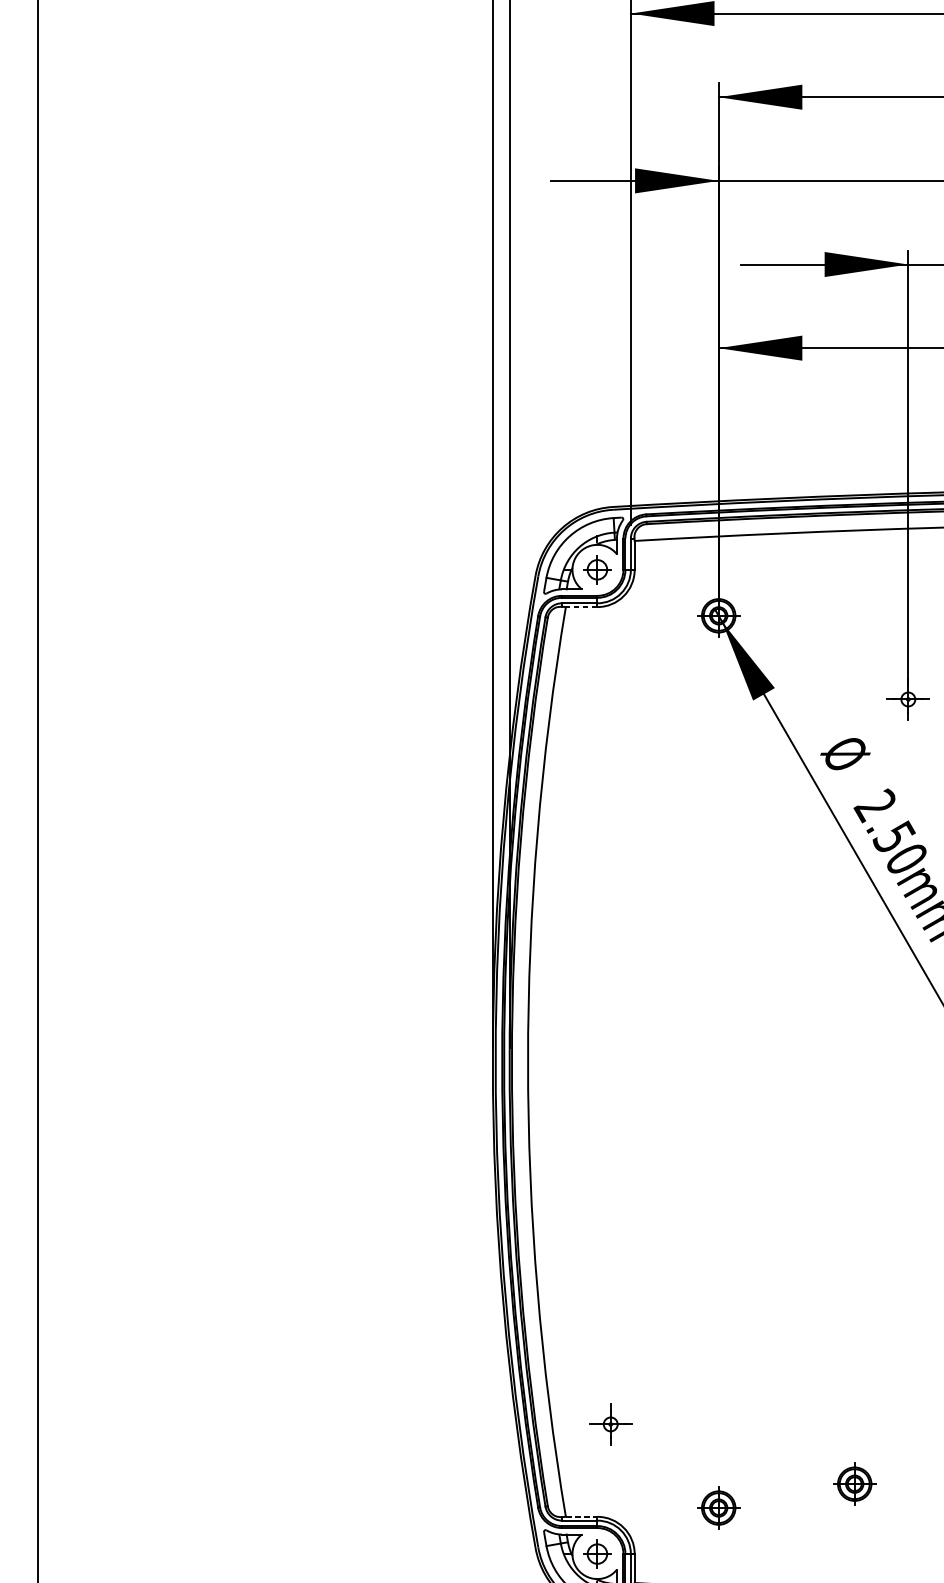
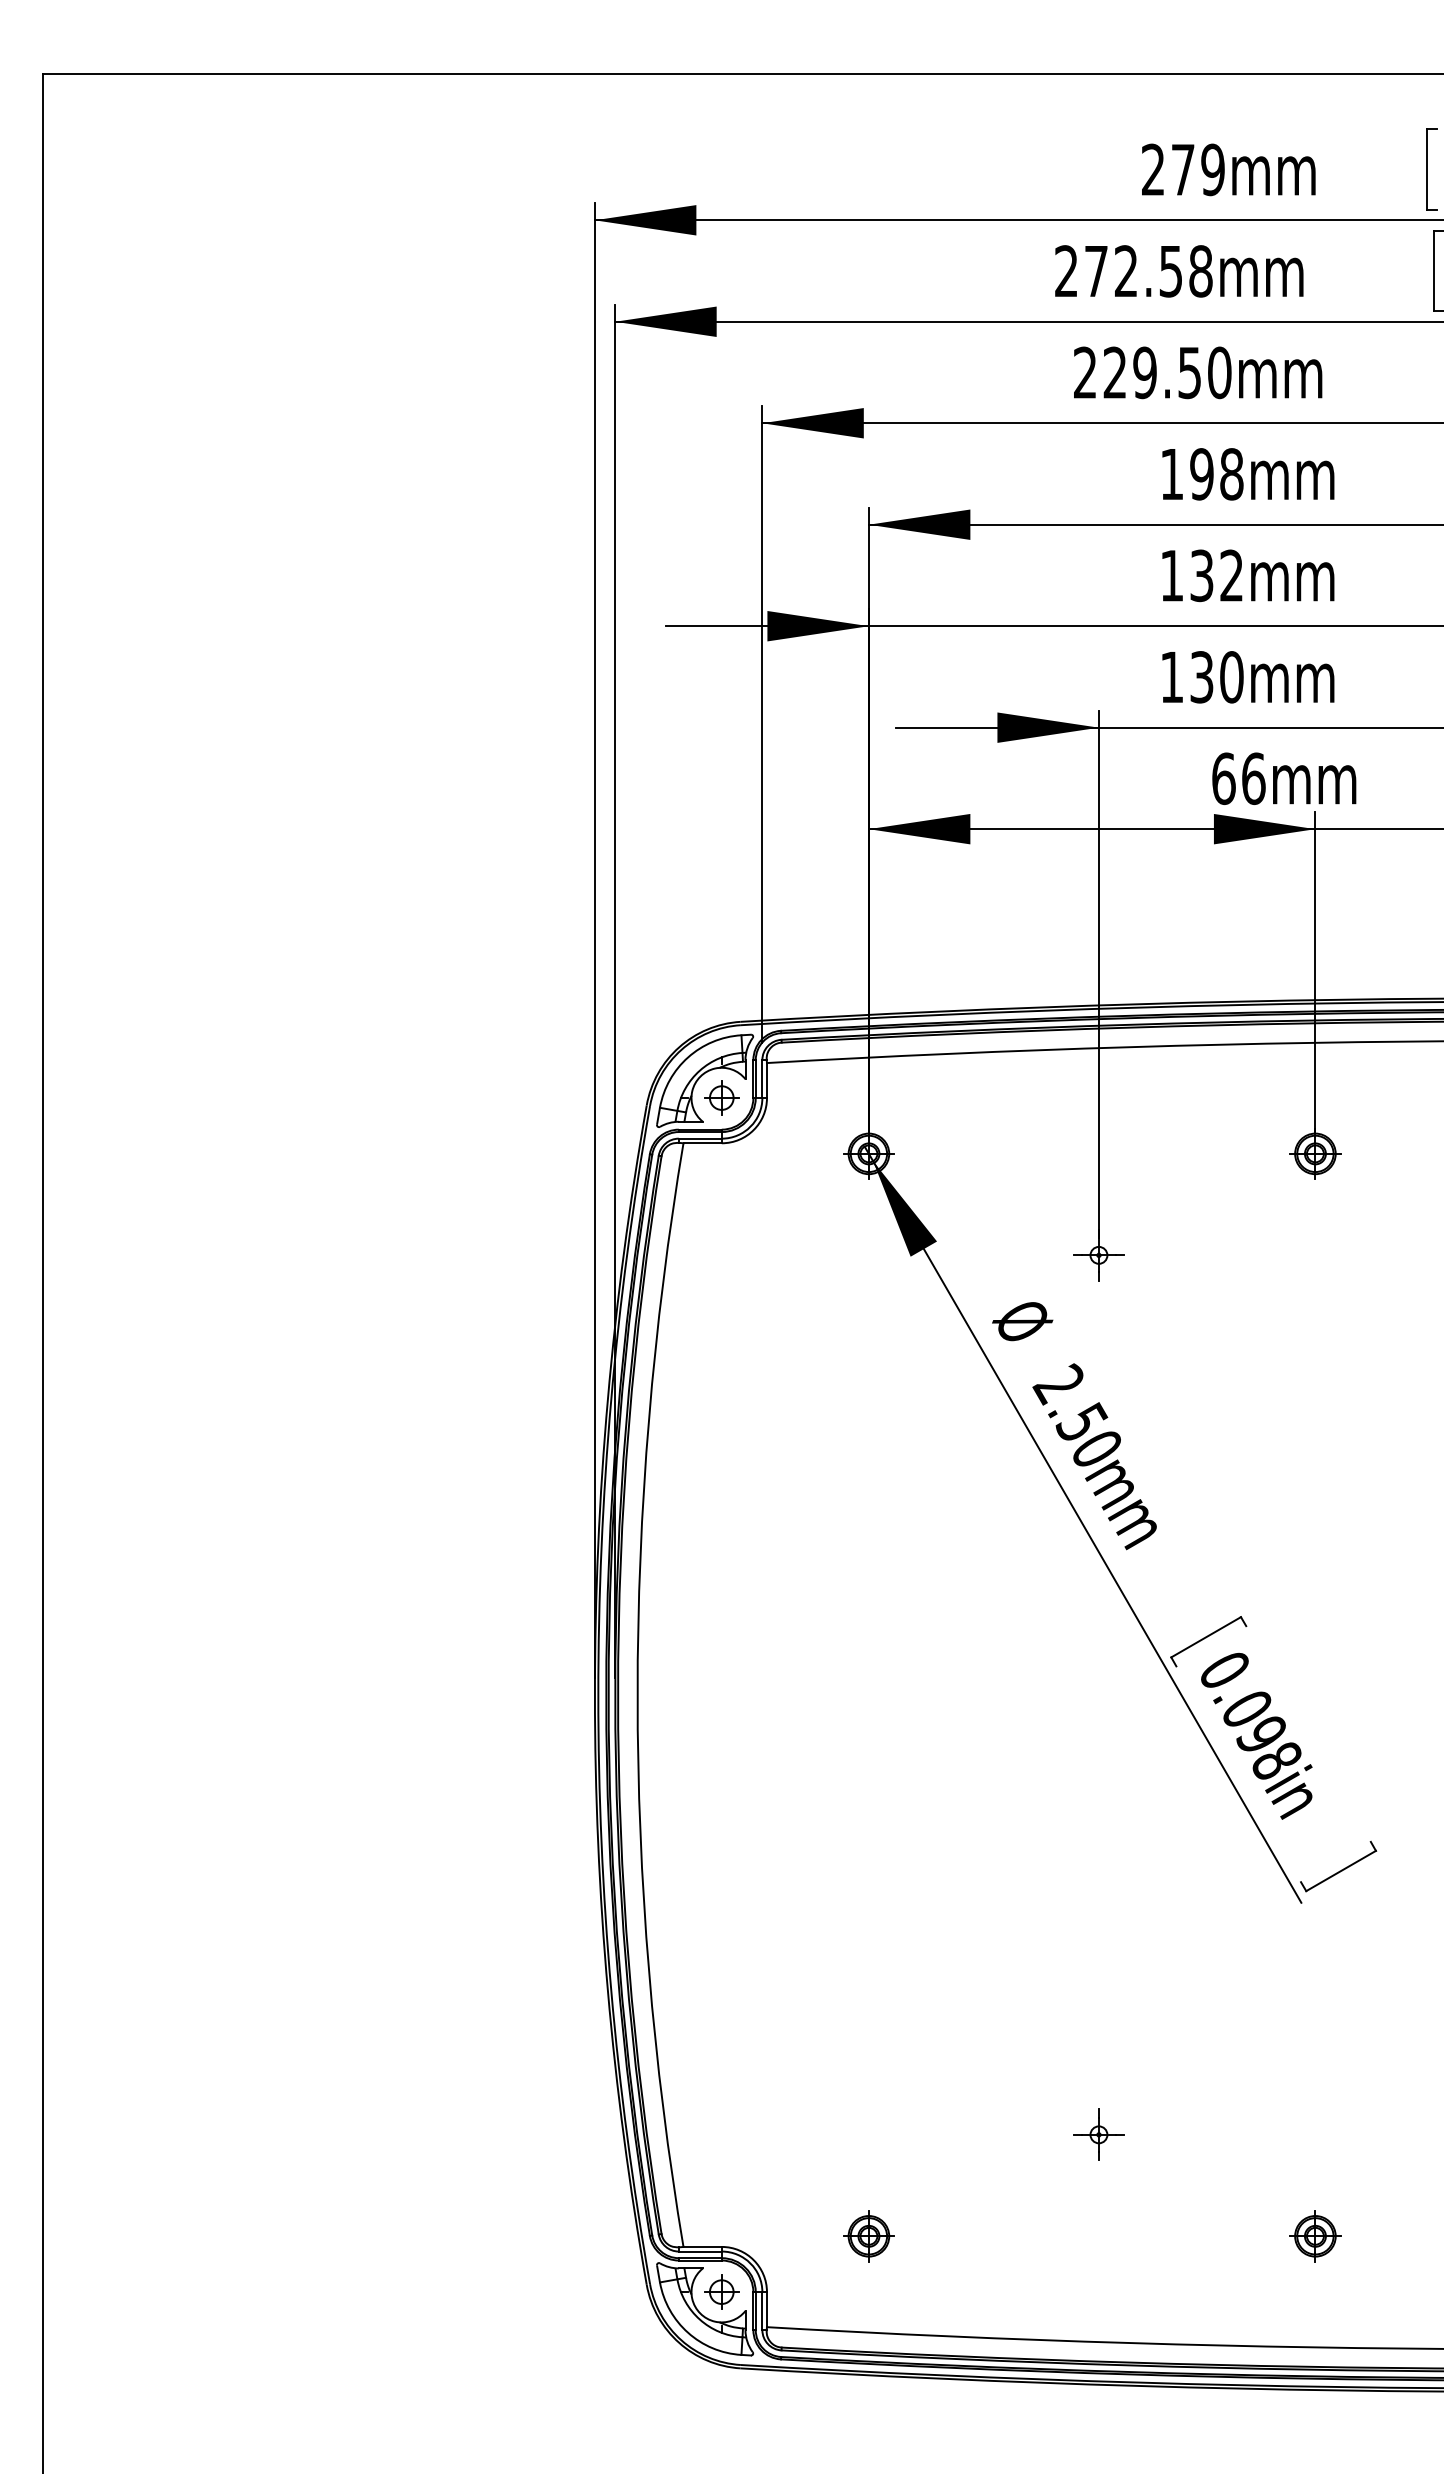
line: (581, 607) -> (702, 1143), dashed -> solid
part: (610, 1424) -> (1098, 2134), moved
part: (854, 1484) -> (1033, 2207), removed
line: (582, 1516) -> (703, 2246), dashed -> solid

